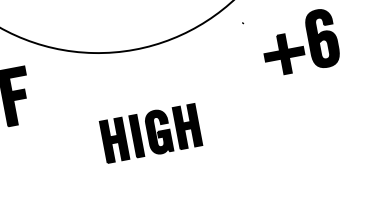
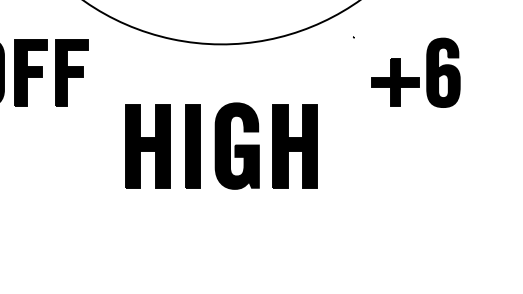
part: (150, 132) -> (221, 145), size x1.67

